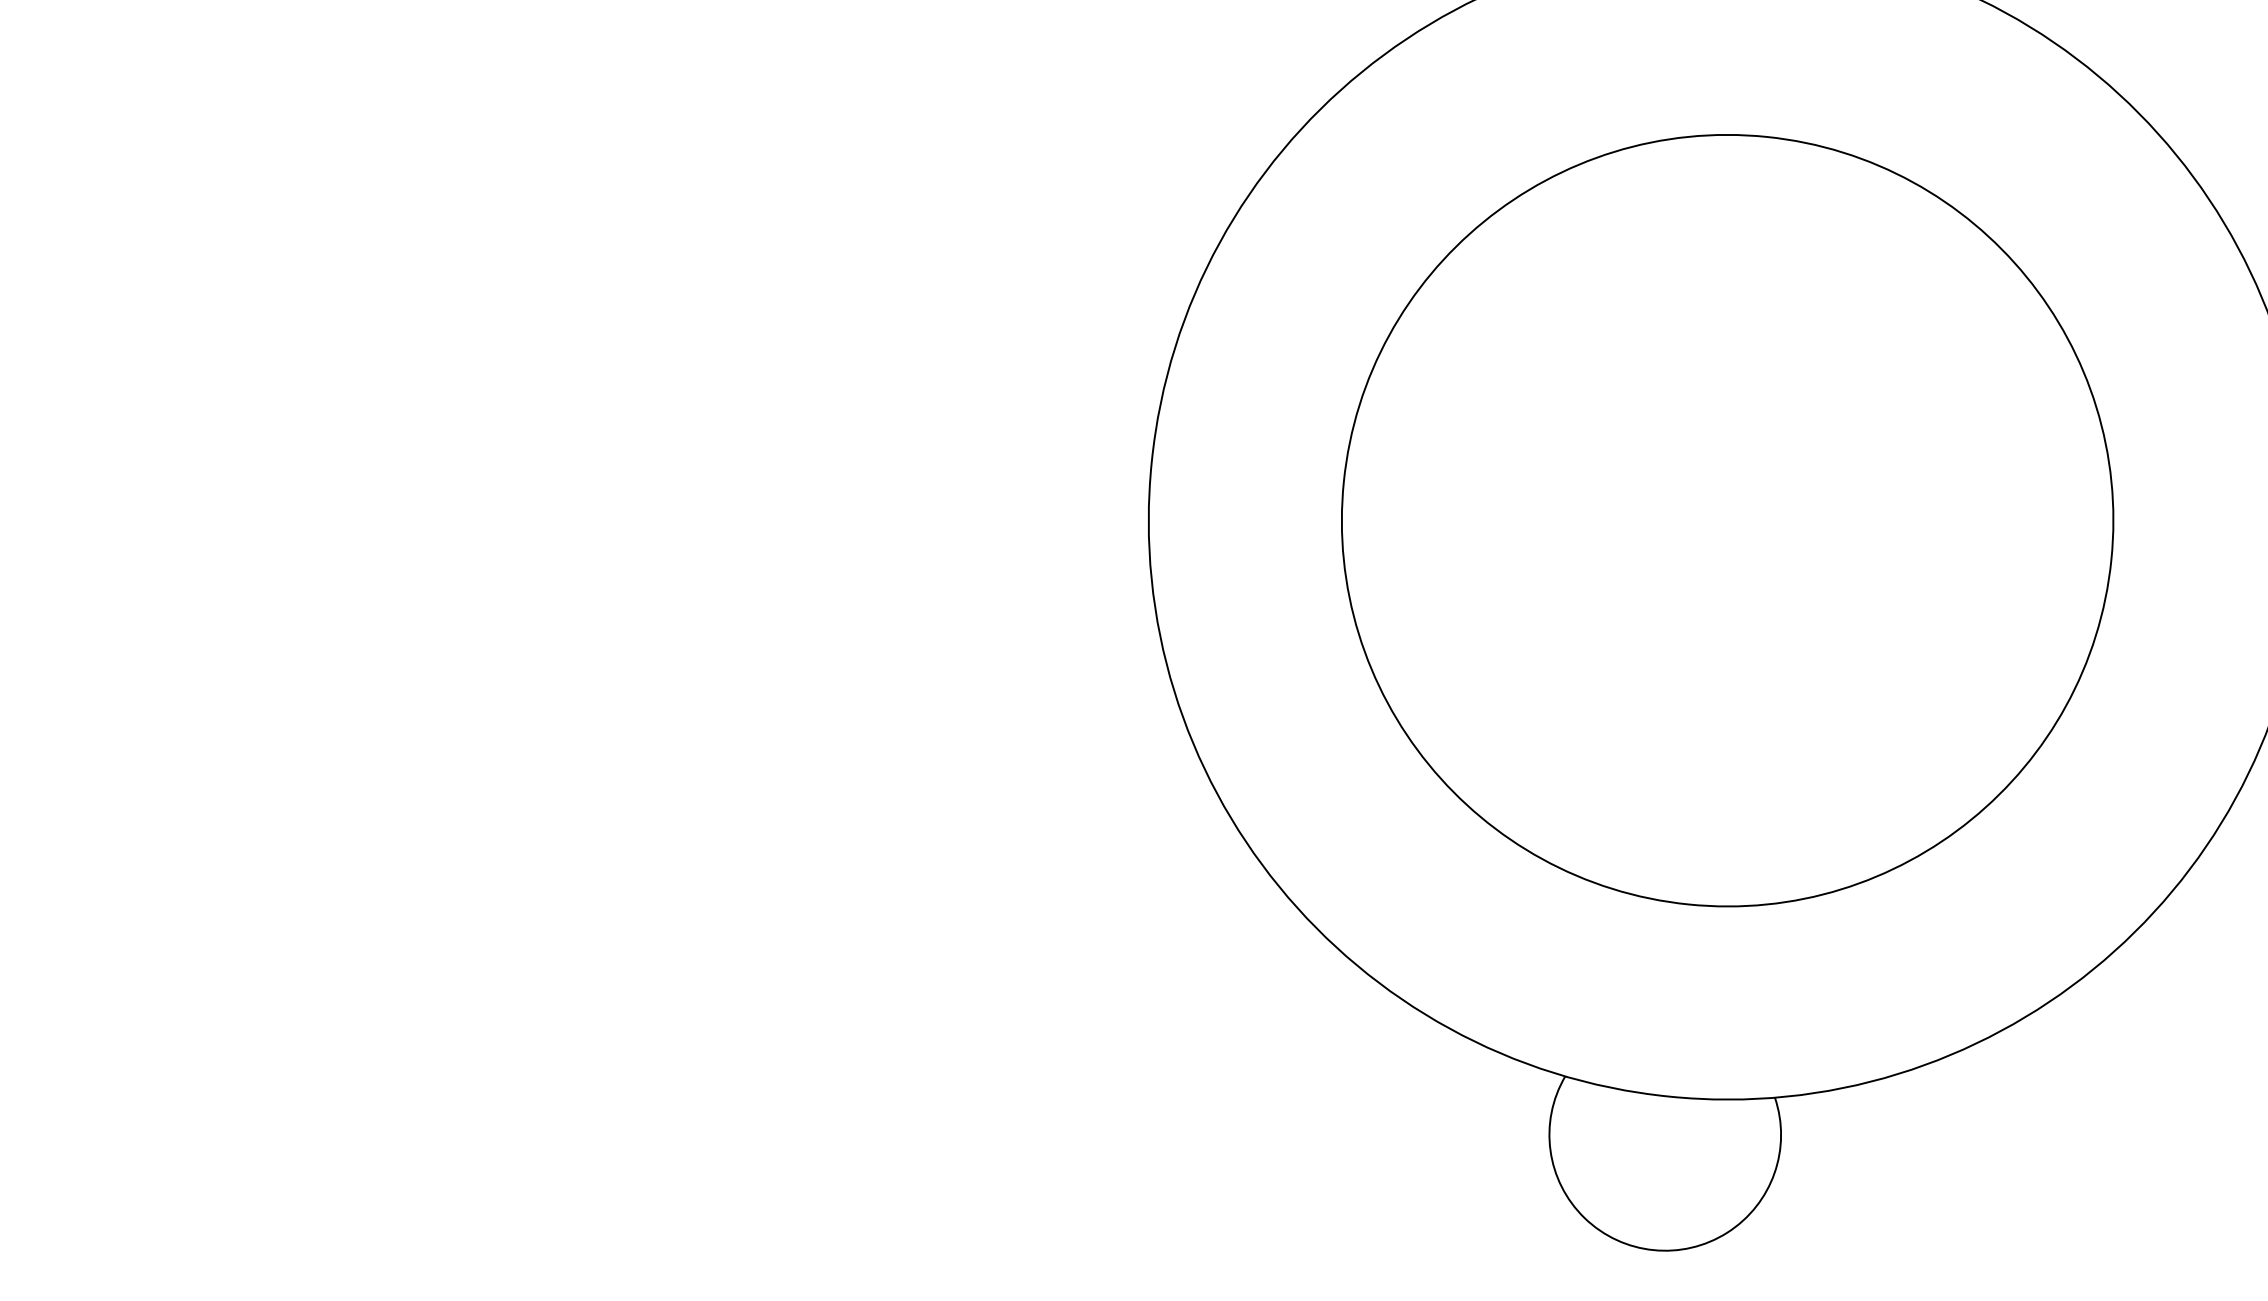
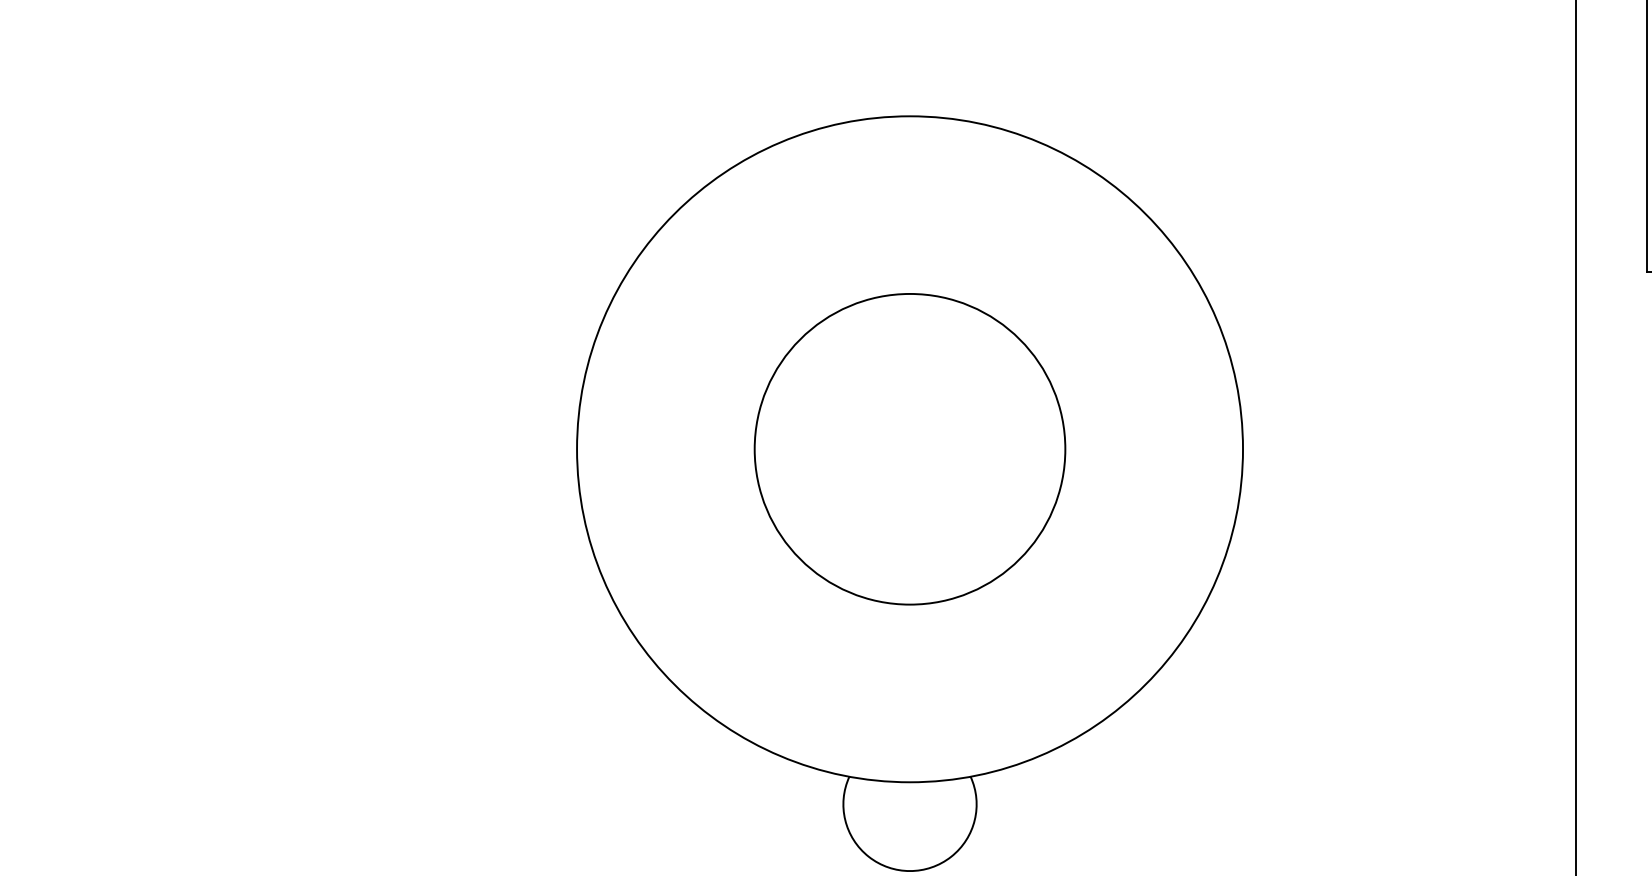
circle: (1726, 520) -> (909, 449), size x0.7

